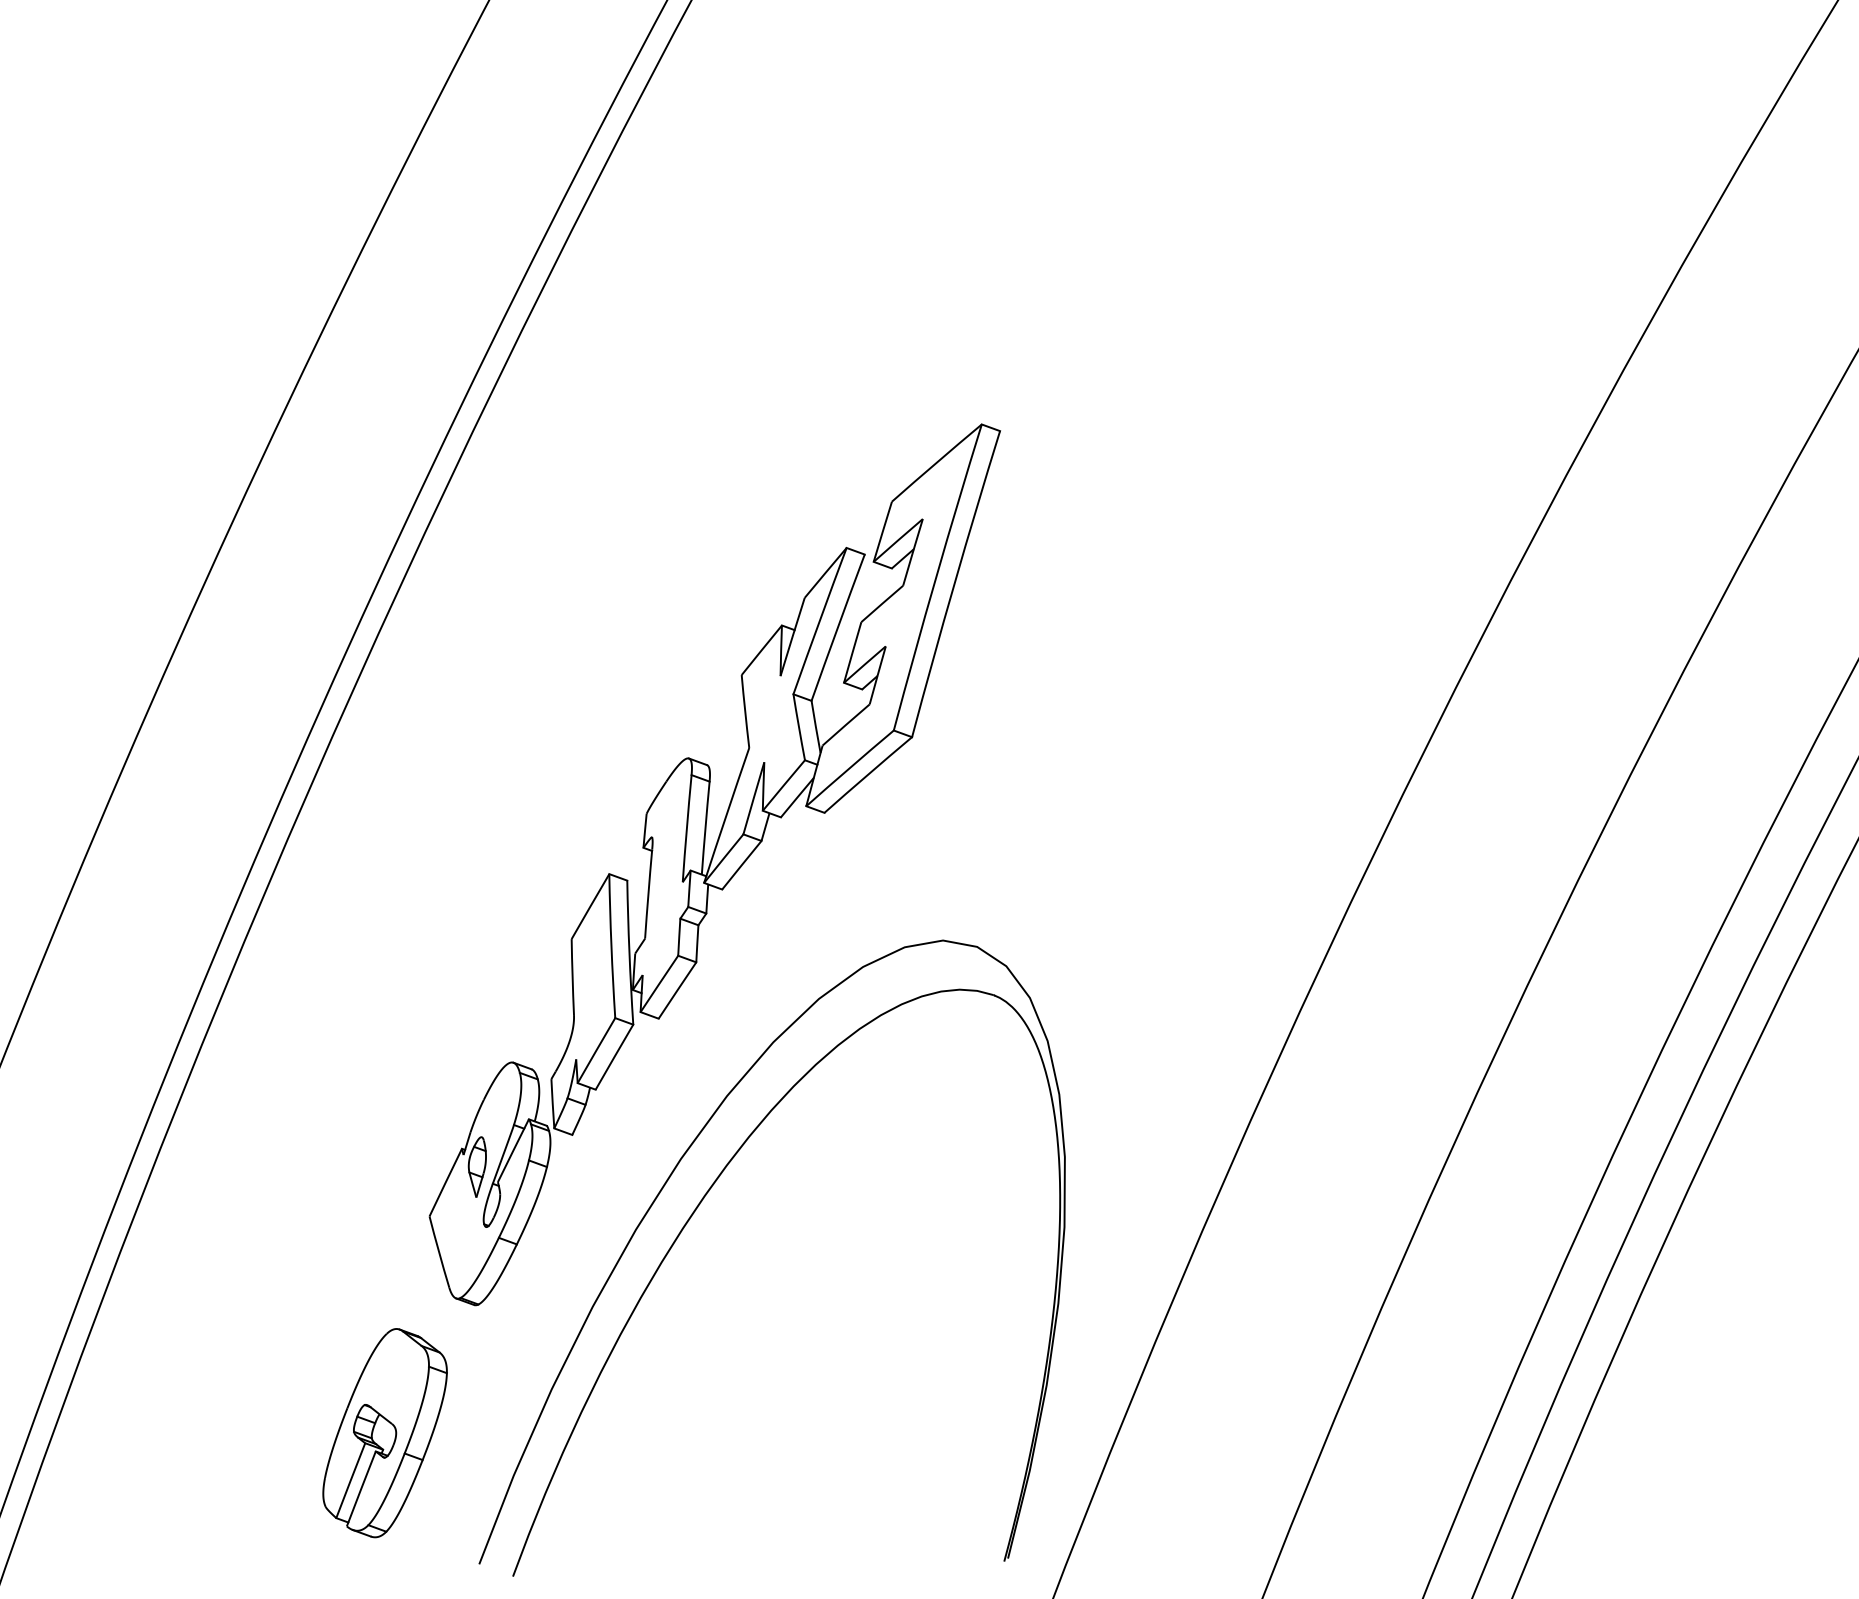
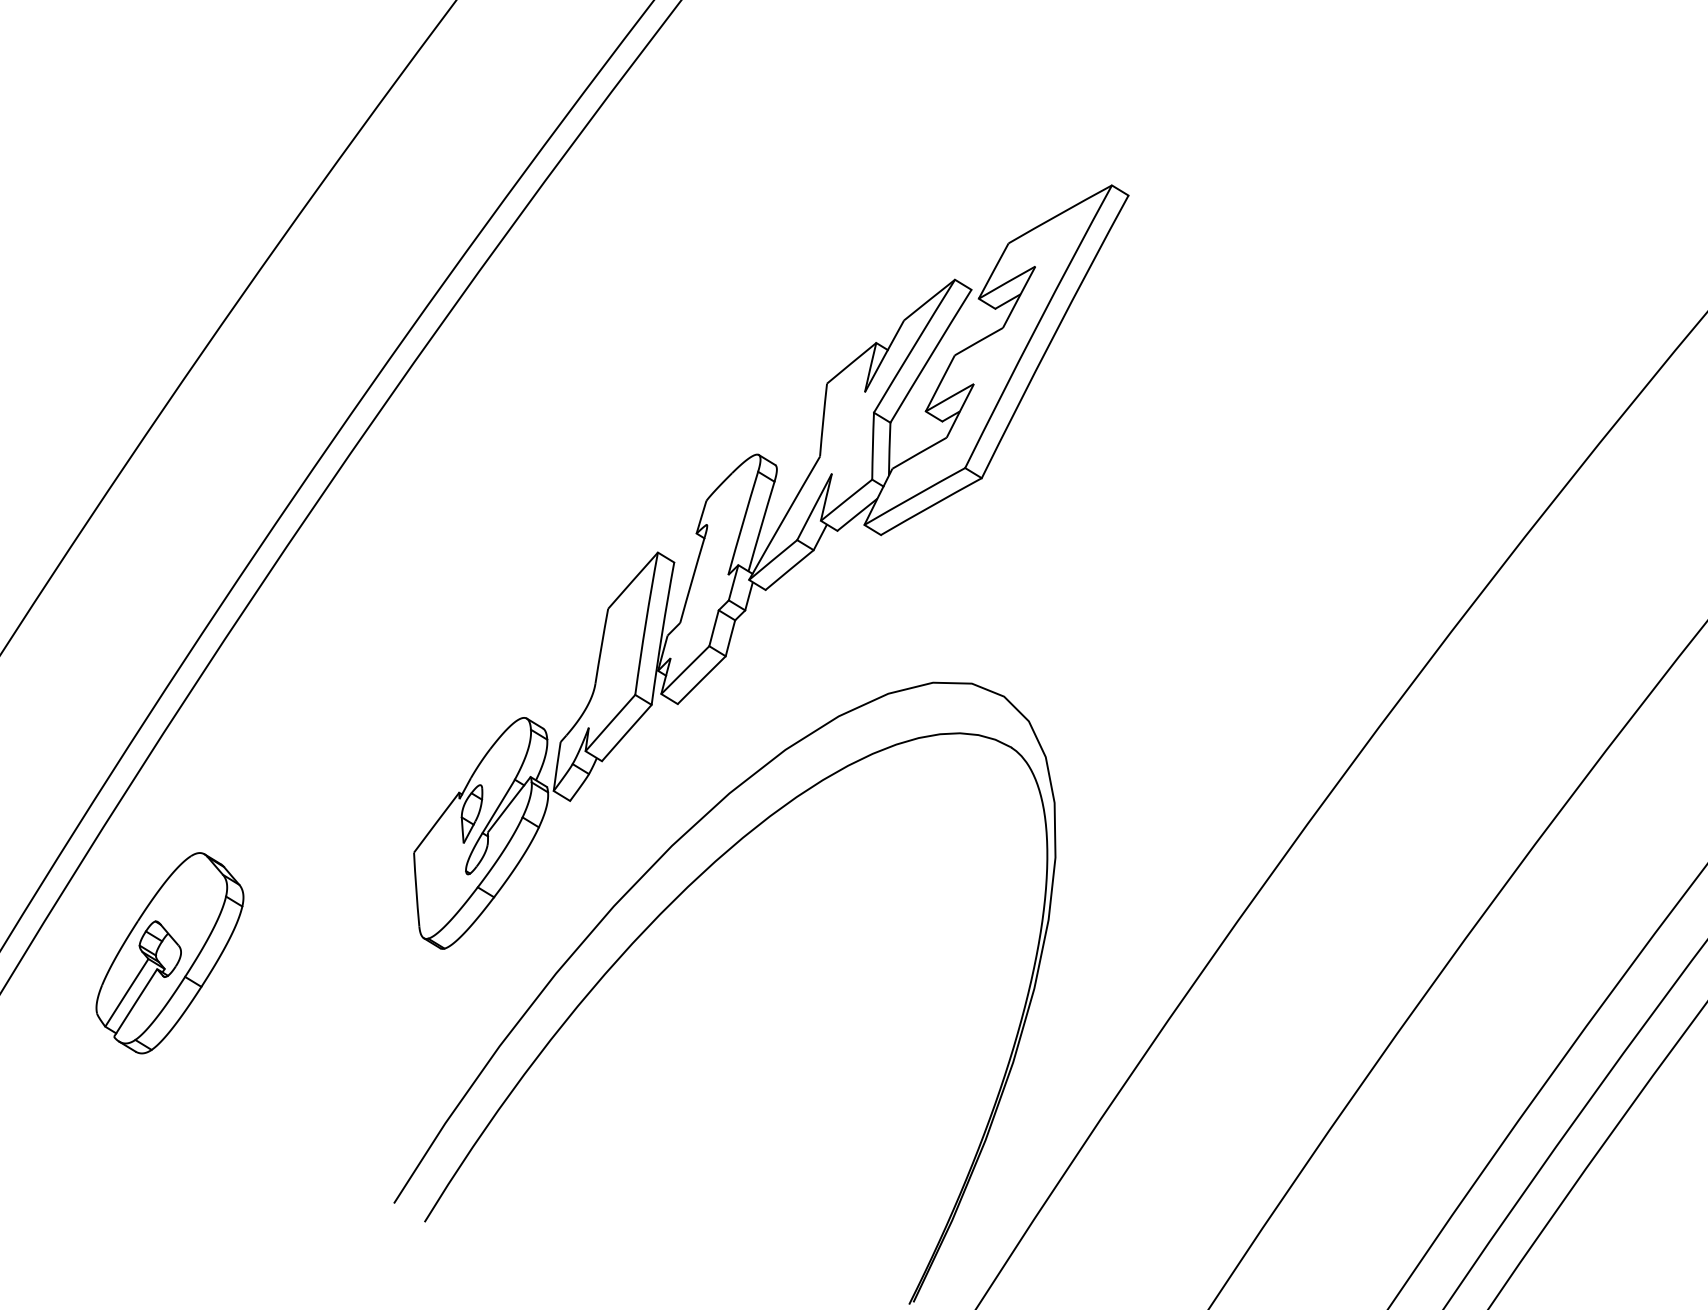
part: (384, 1433) -> (169, 953), moved

